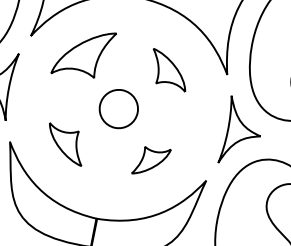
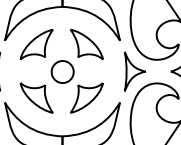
part: (168, 70) -> (86, 44), size x1.43
part: (65, 143) -> (36, 97), size x1.43
part: (150, 160) -> (86, 97), size x1.67

